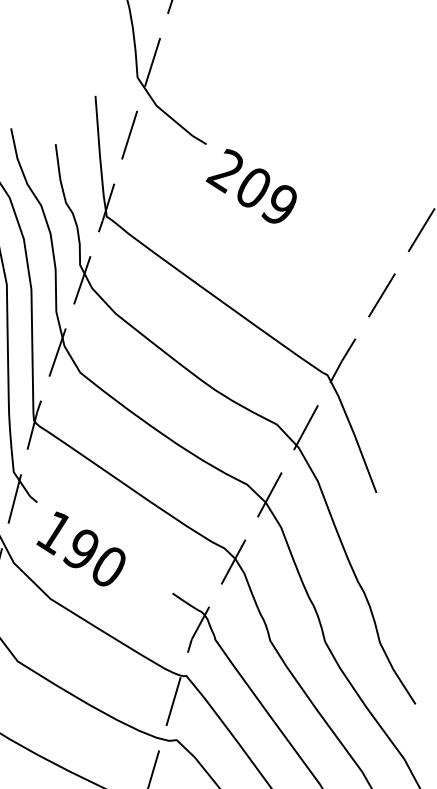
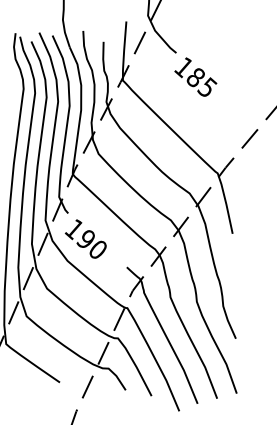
text: (252, 185) -> (195, 76), 209 -> 185

